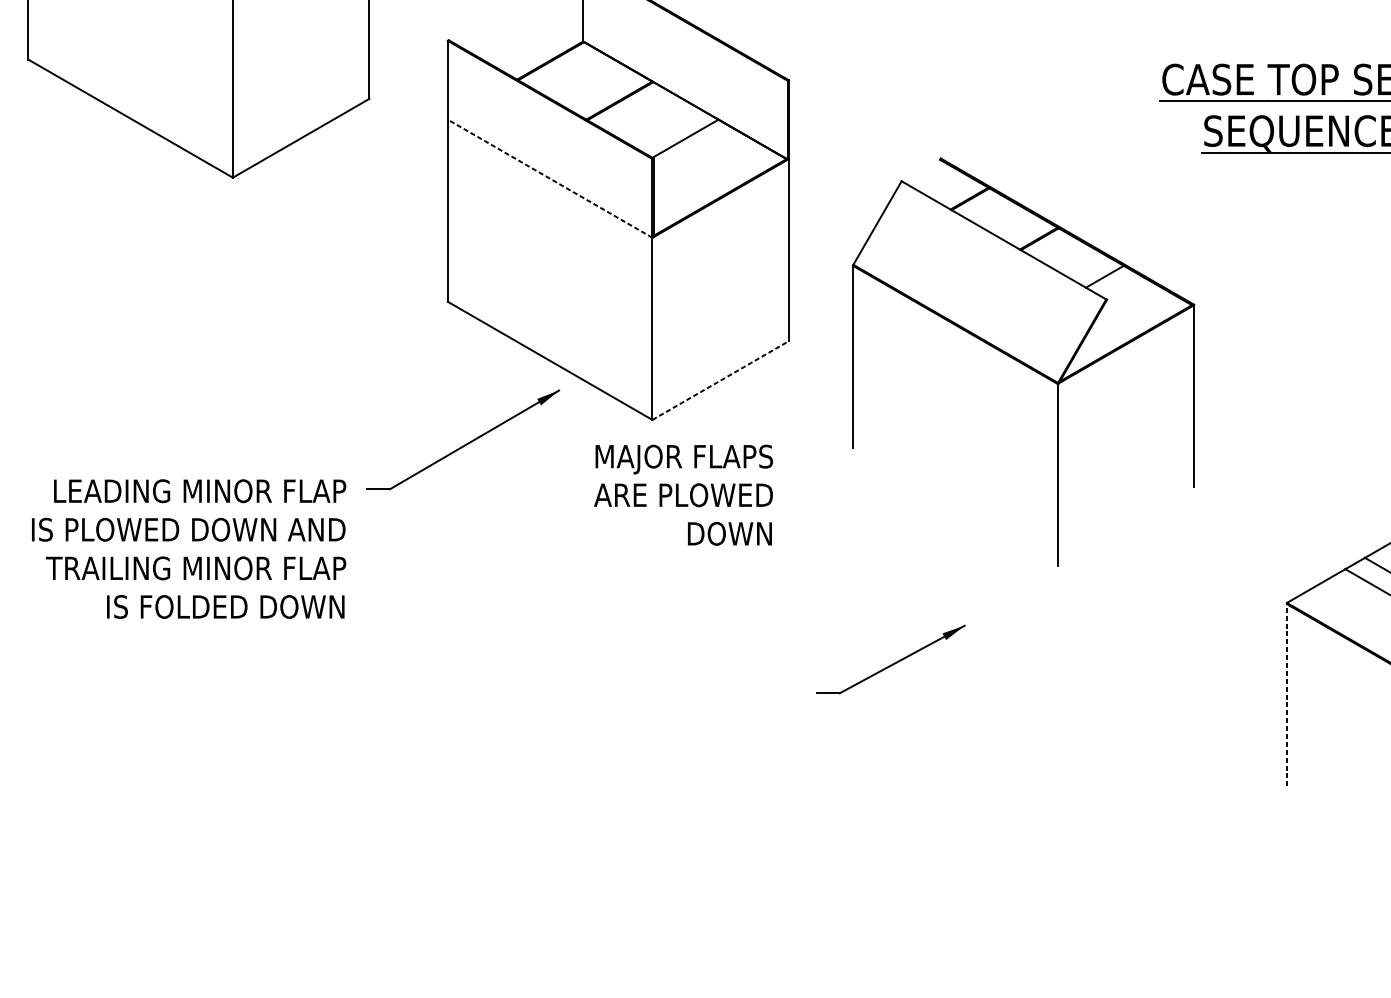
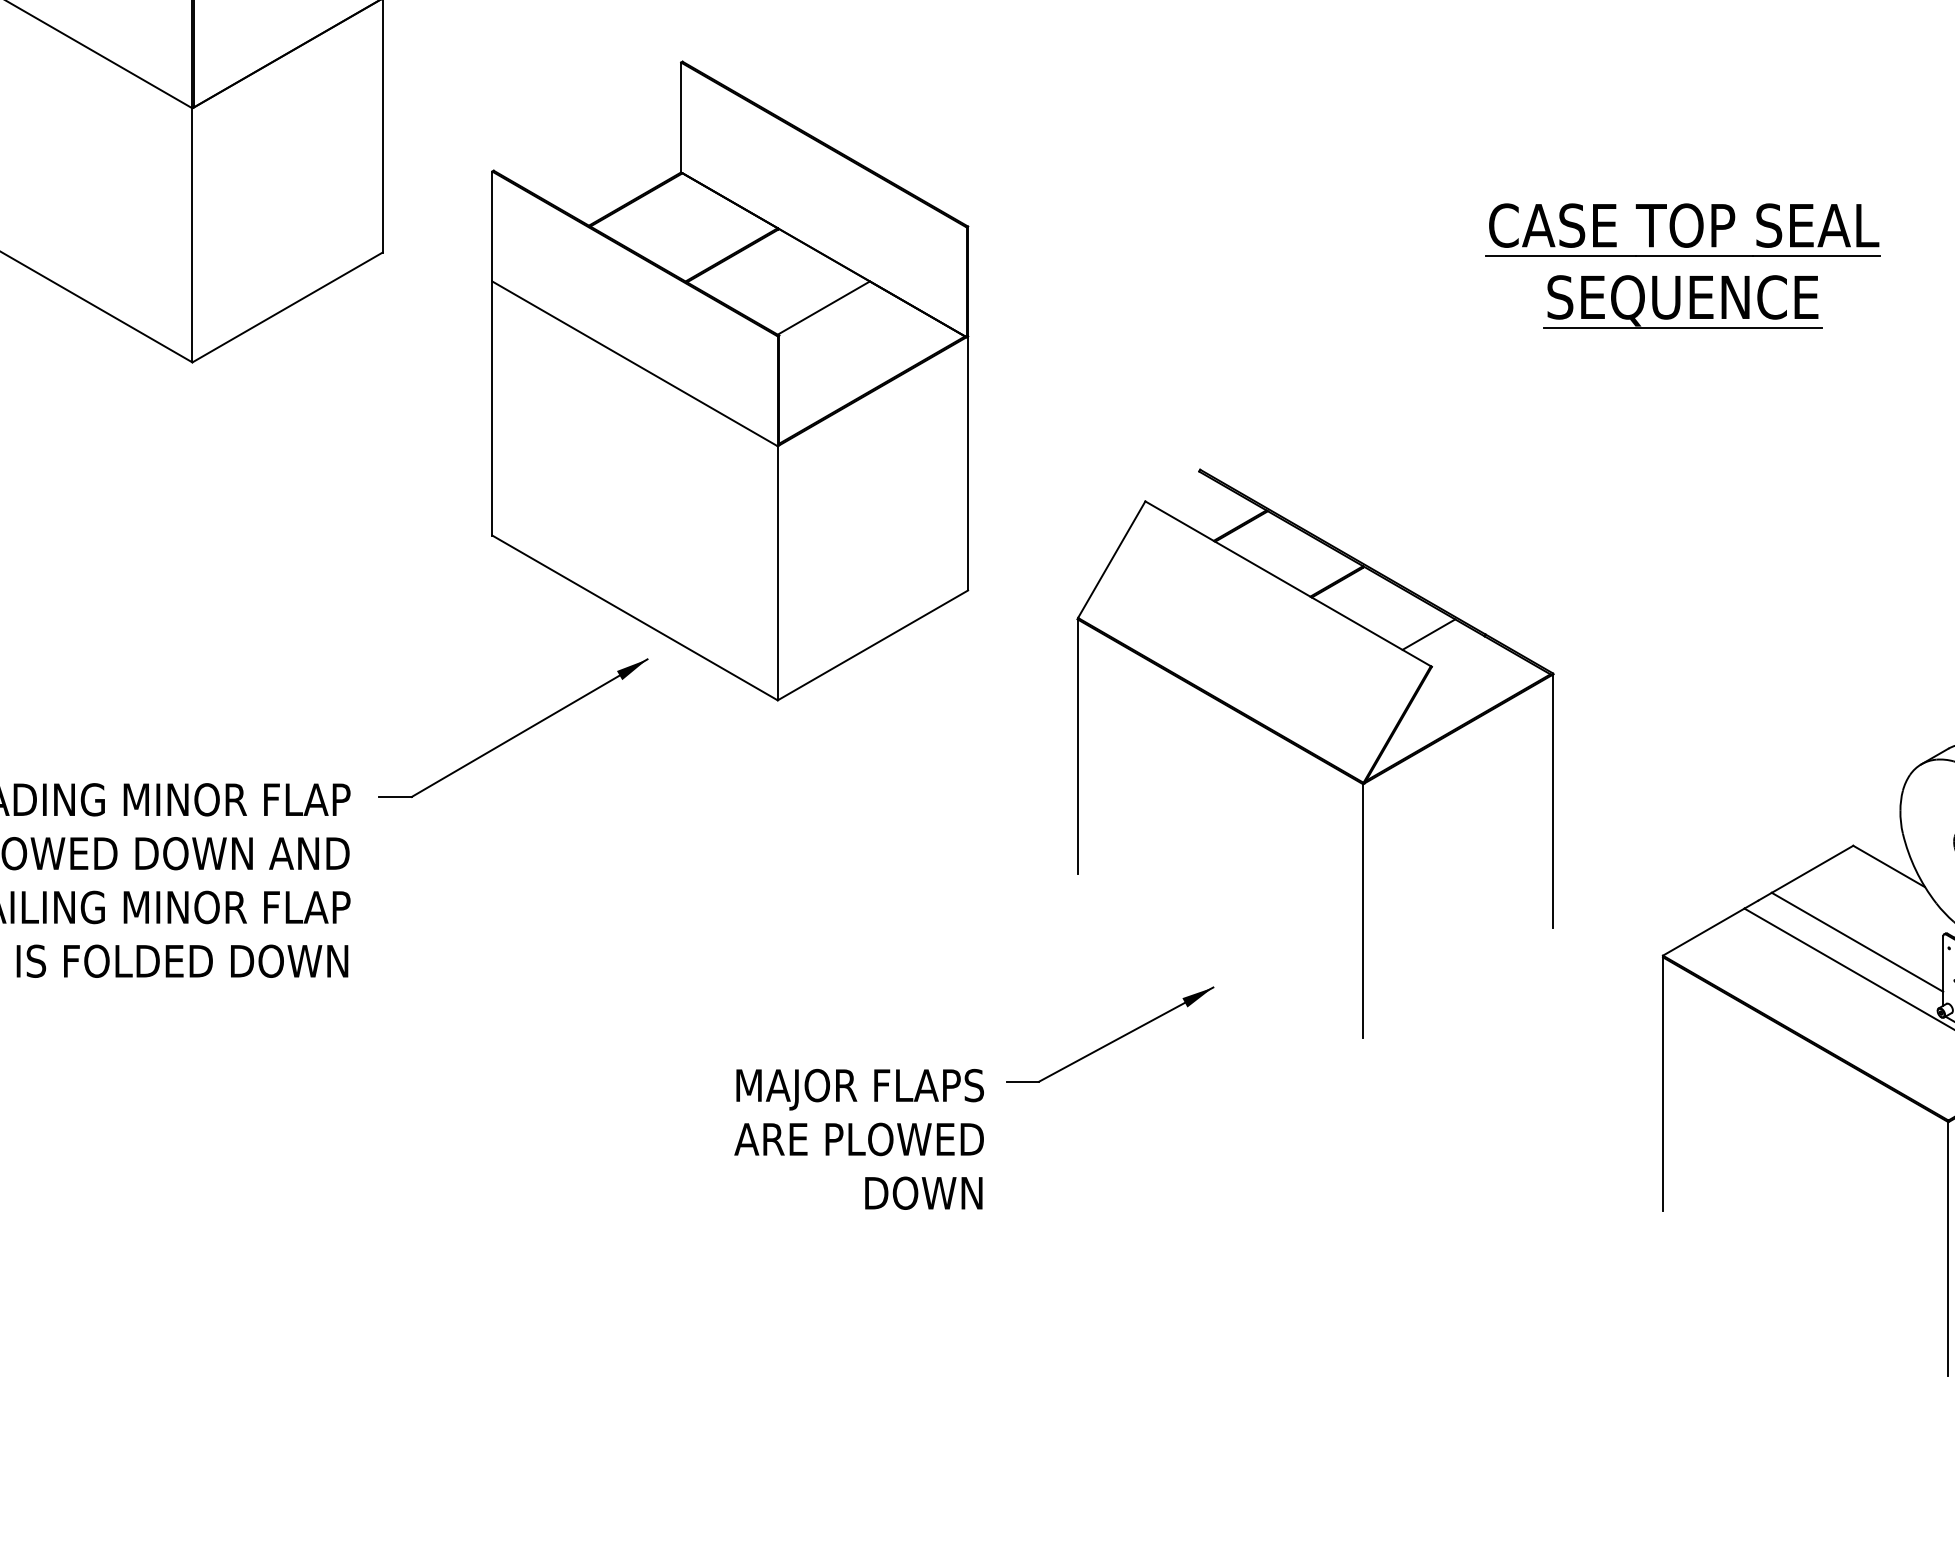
line: (550, 178) -> (635, 363), dashed -> solid
part: (1023, 361) -> (1315, 753), moved
line: (720, 380) -> (872, 645), dashed -> solid
text: (683, 495) -> (858, 1139), moved
line: (1287, 694) -> (1663, 1083), dashed -> solid

